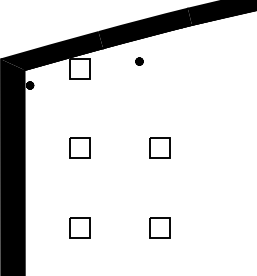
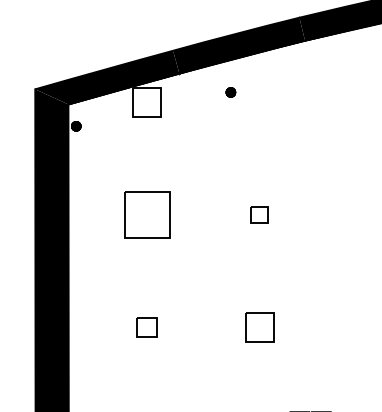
part: (79, 147) -> (146, 214), size x1.6
part: (159, 147) -> (259, 214), size x0.6
part: (79, 227) -> (146, 327), size x0.7

